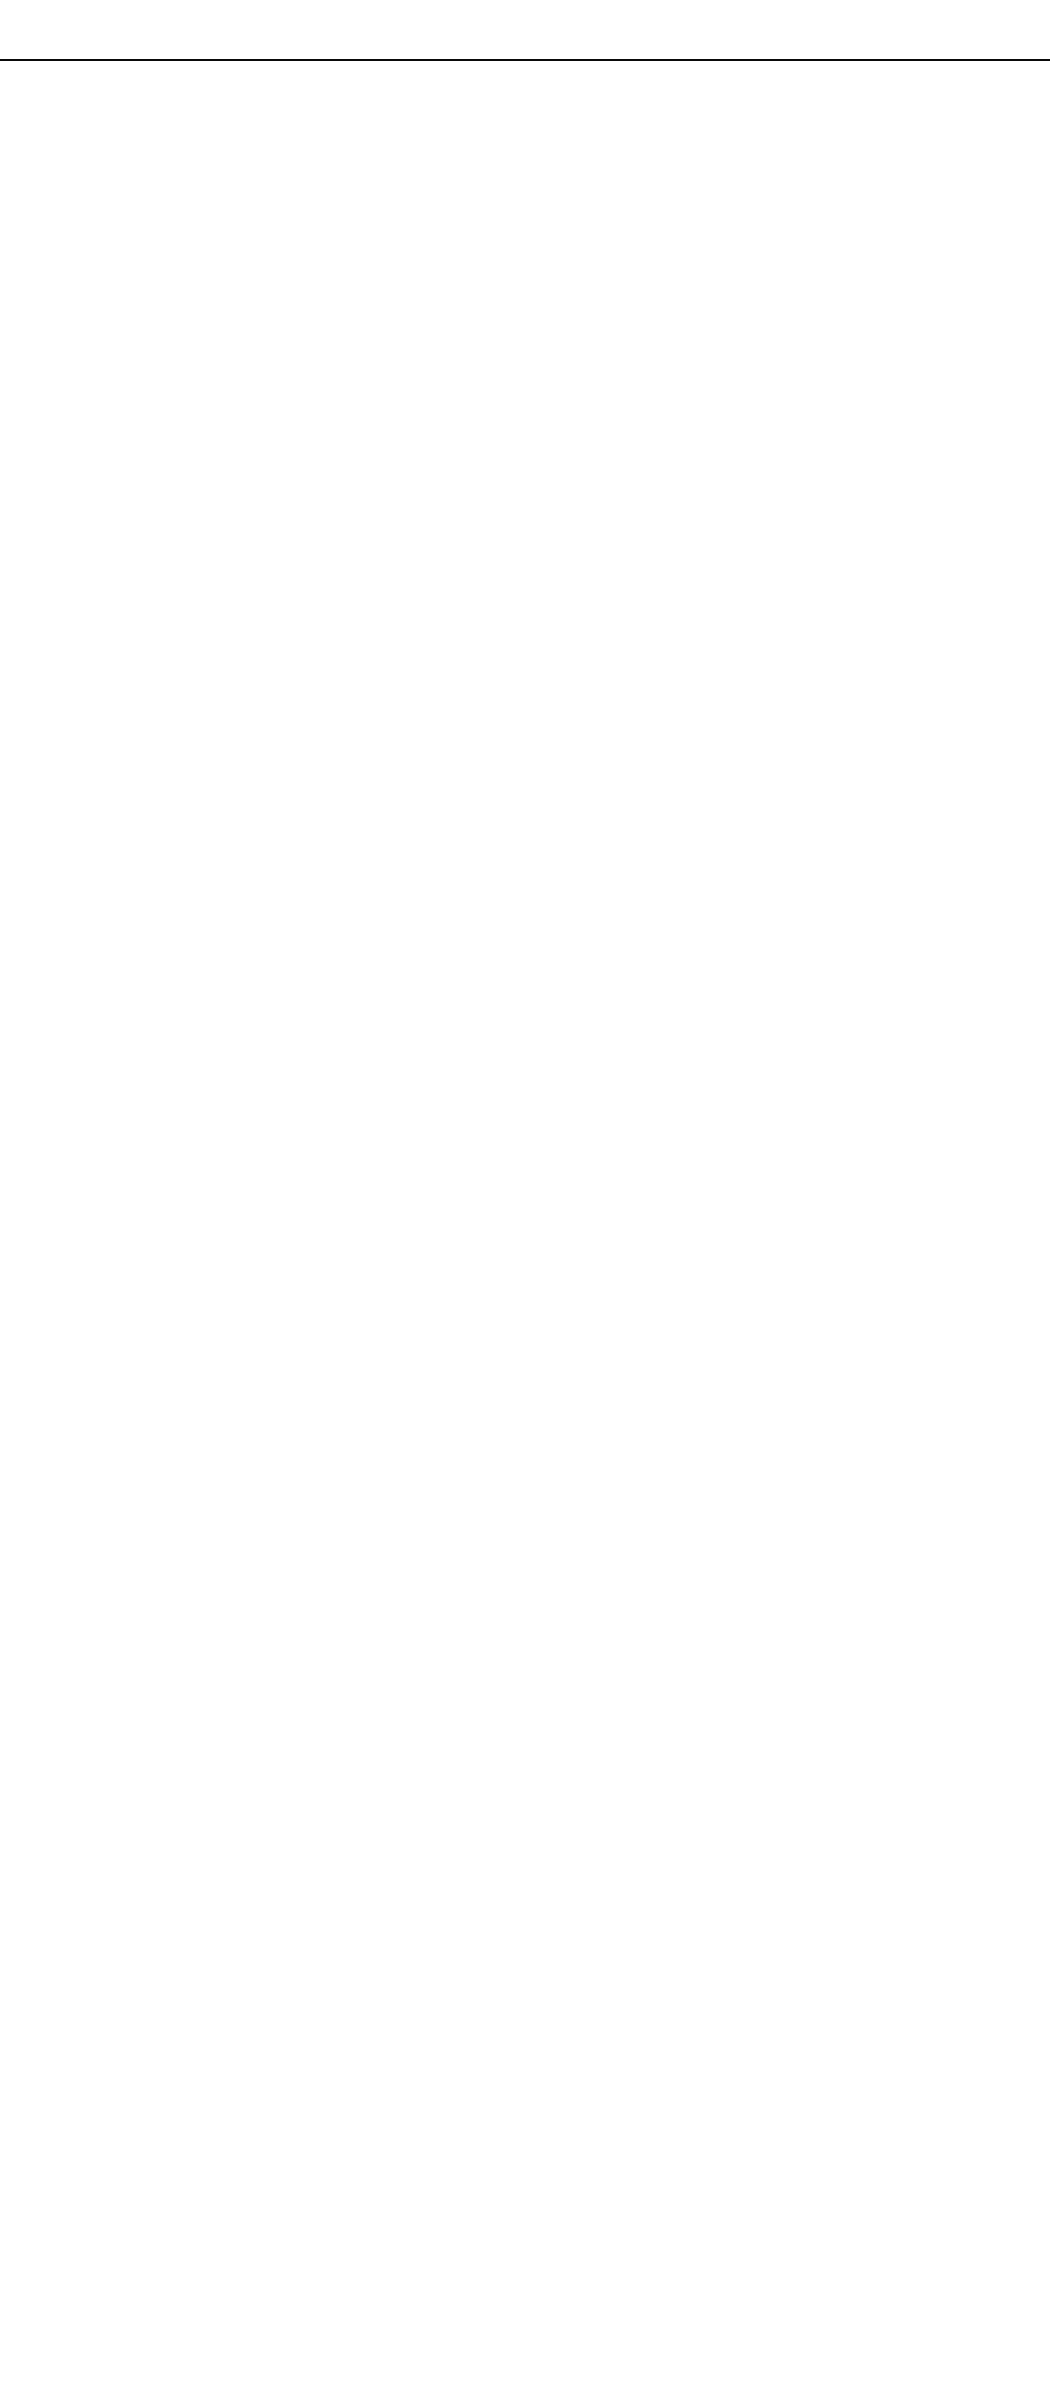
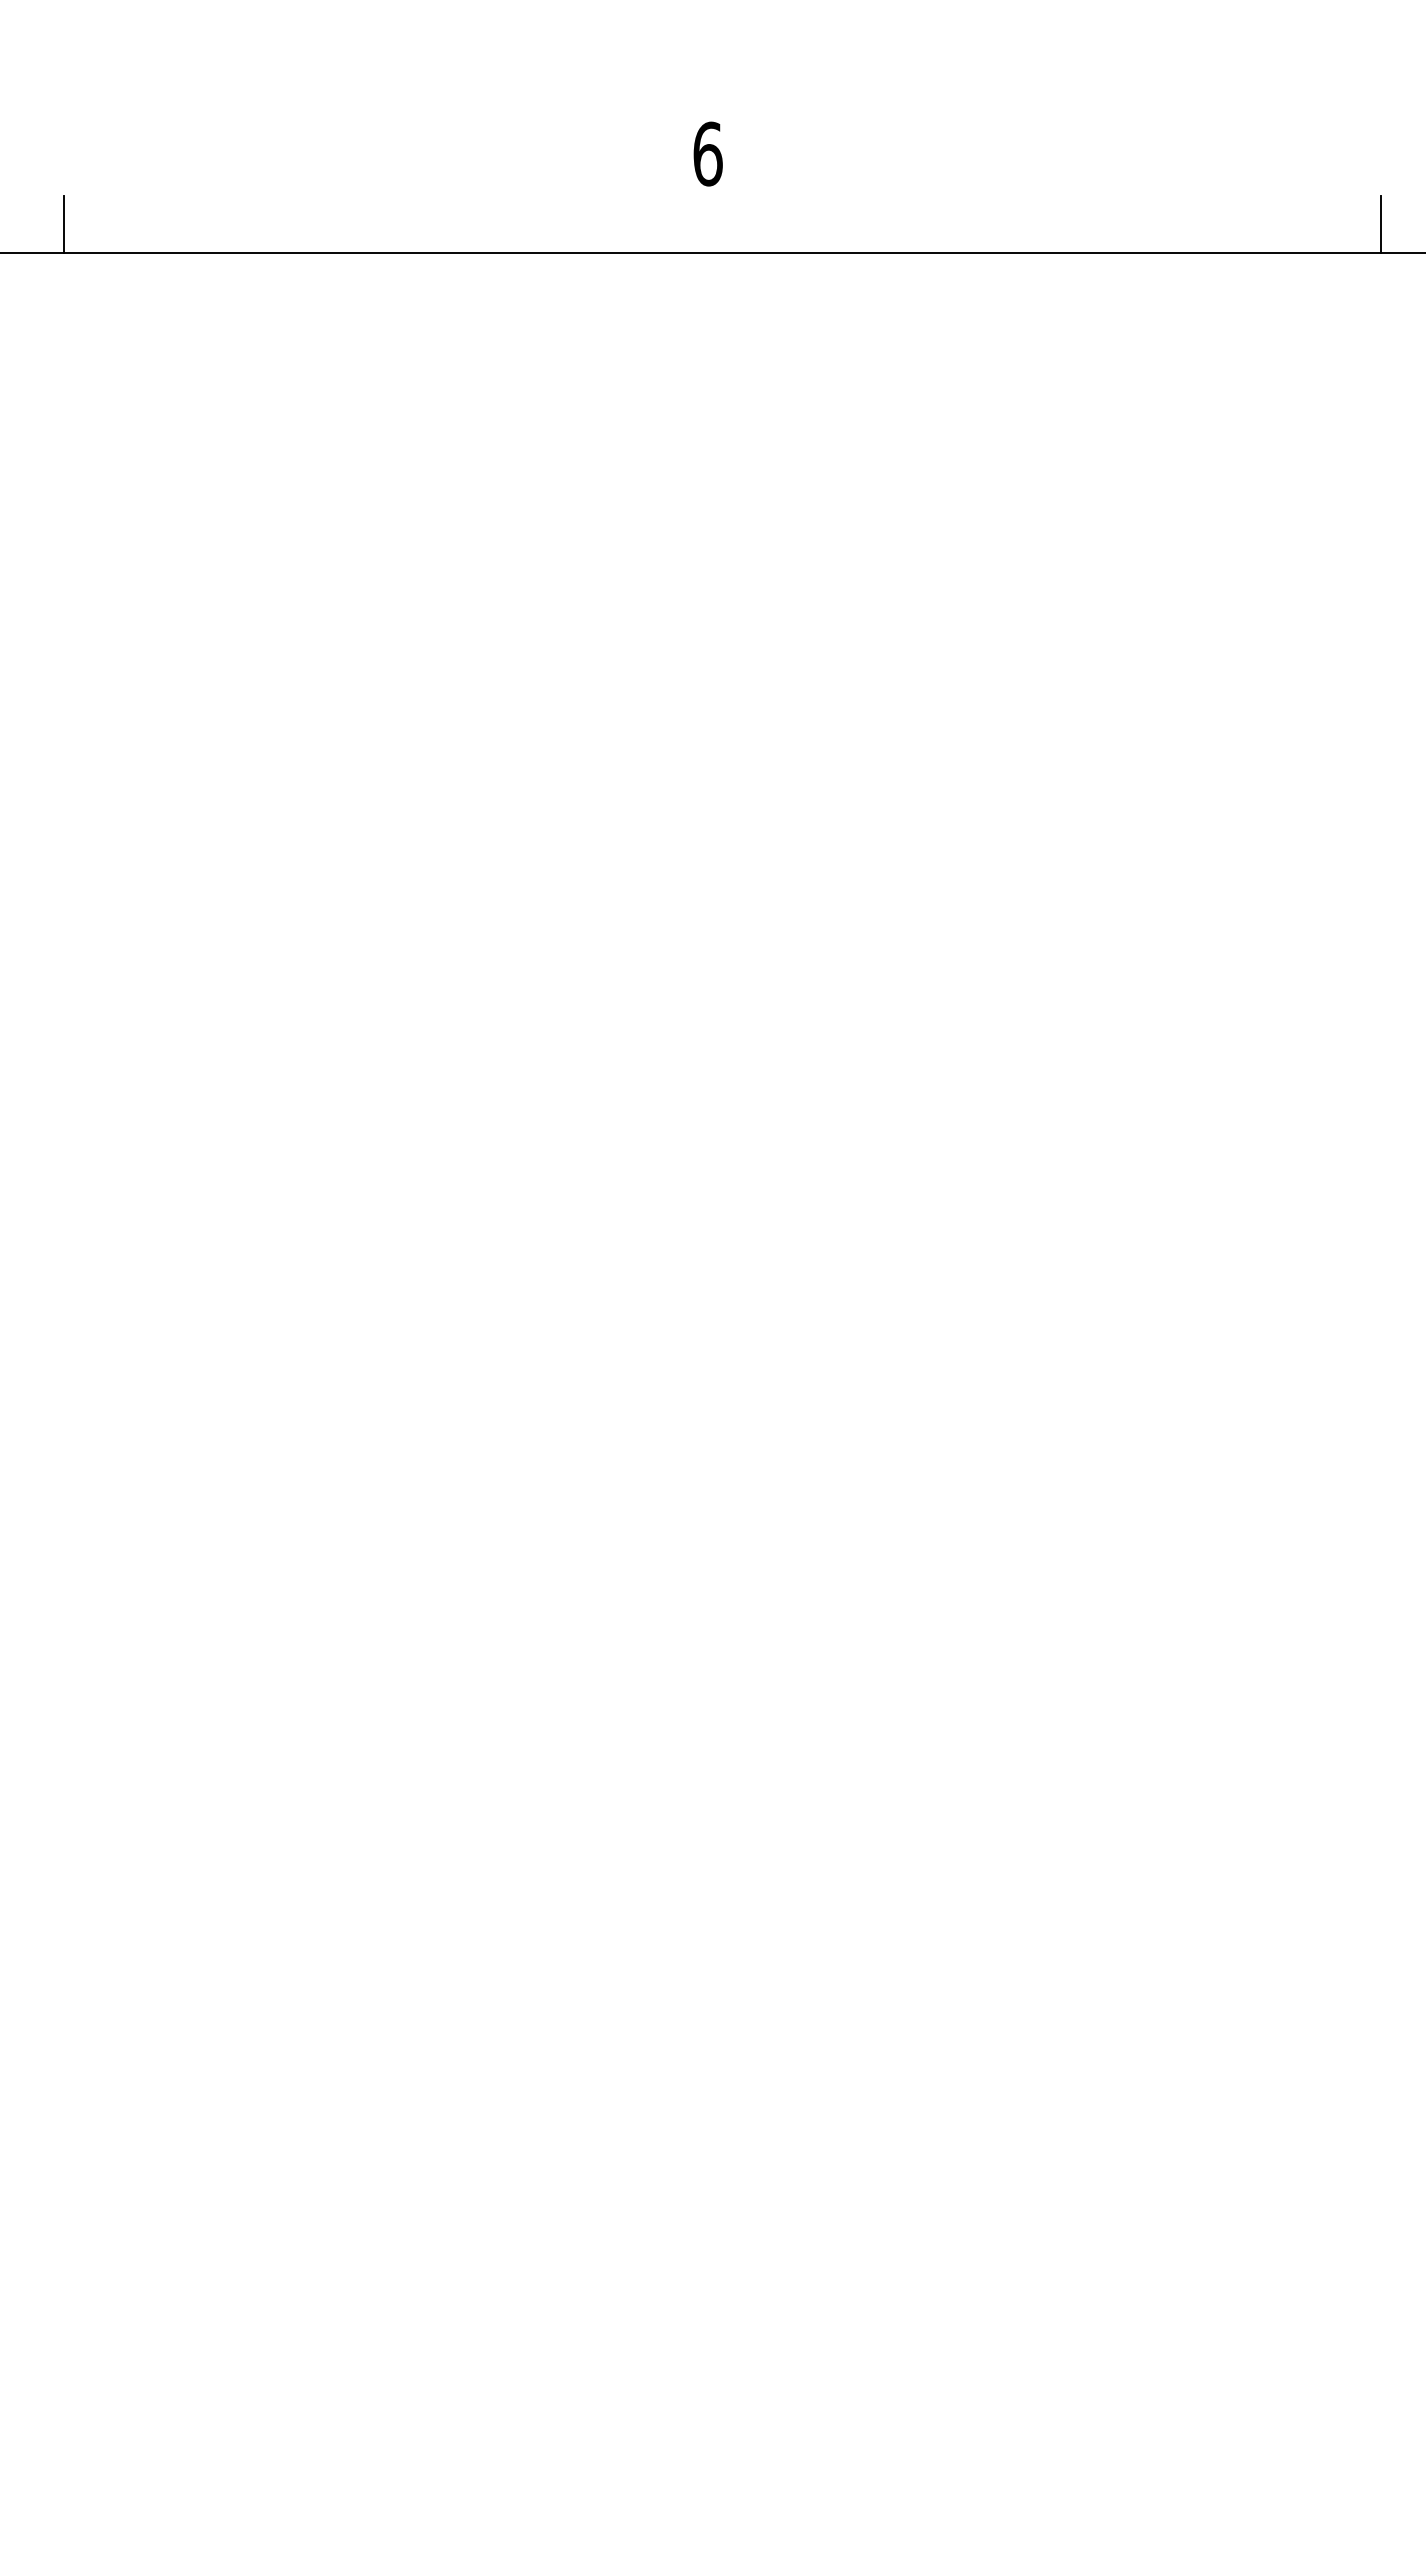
line: (917, 33) -> (1380, 224), added

